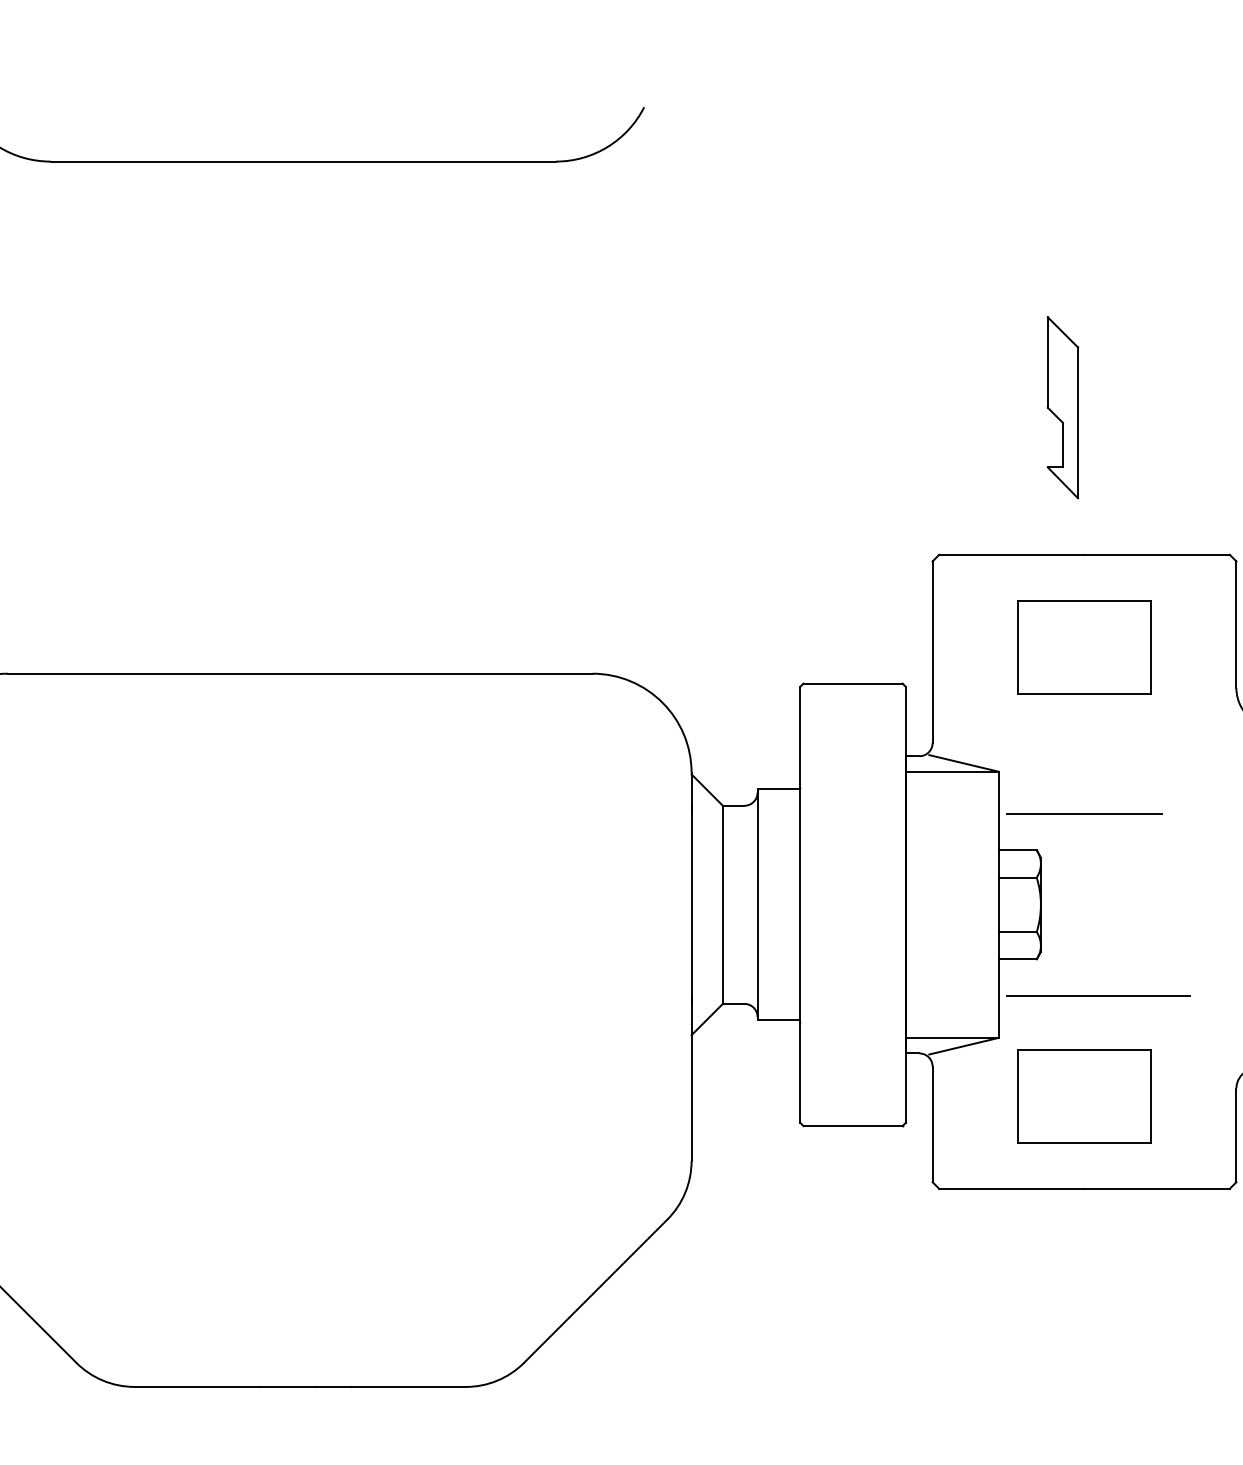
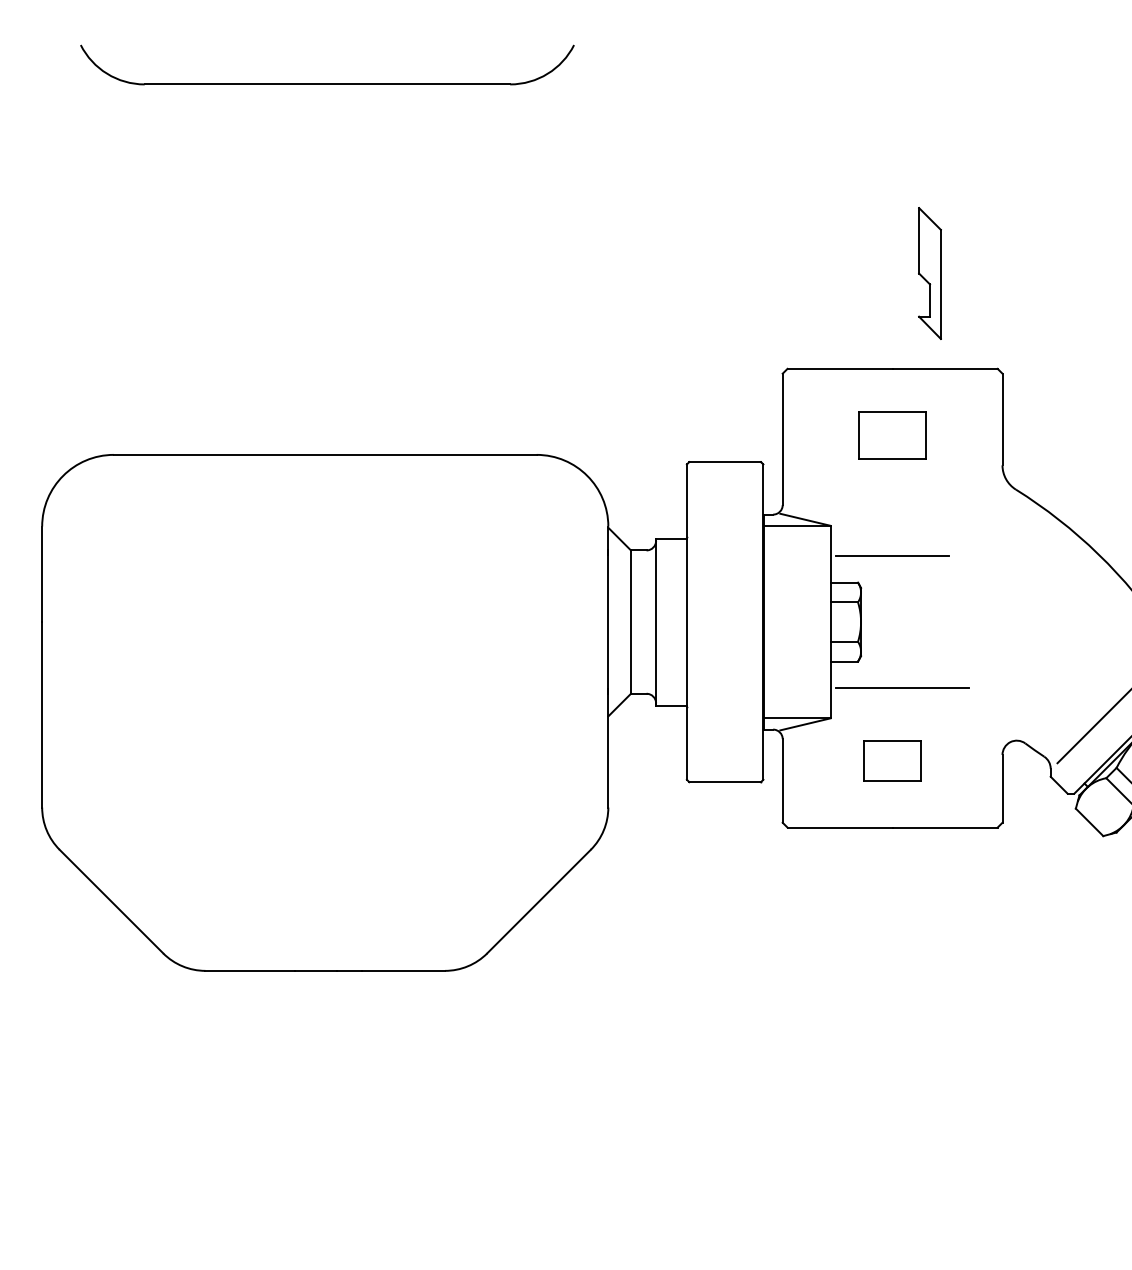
part: (1062, 407) -> (929, 273), moved
part: (1084, 646) -> (892, 435), size x0.7
part: (1084, 1096) -> (892, 760), size x0.6

